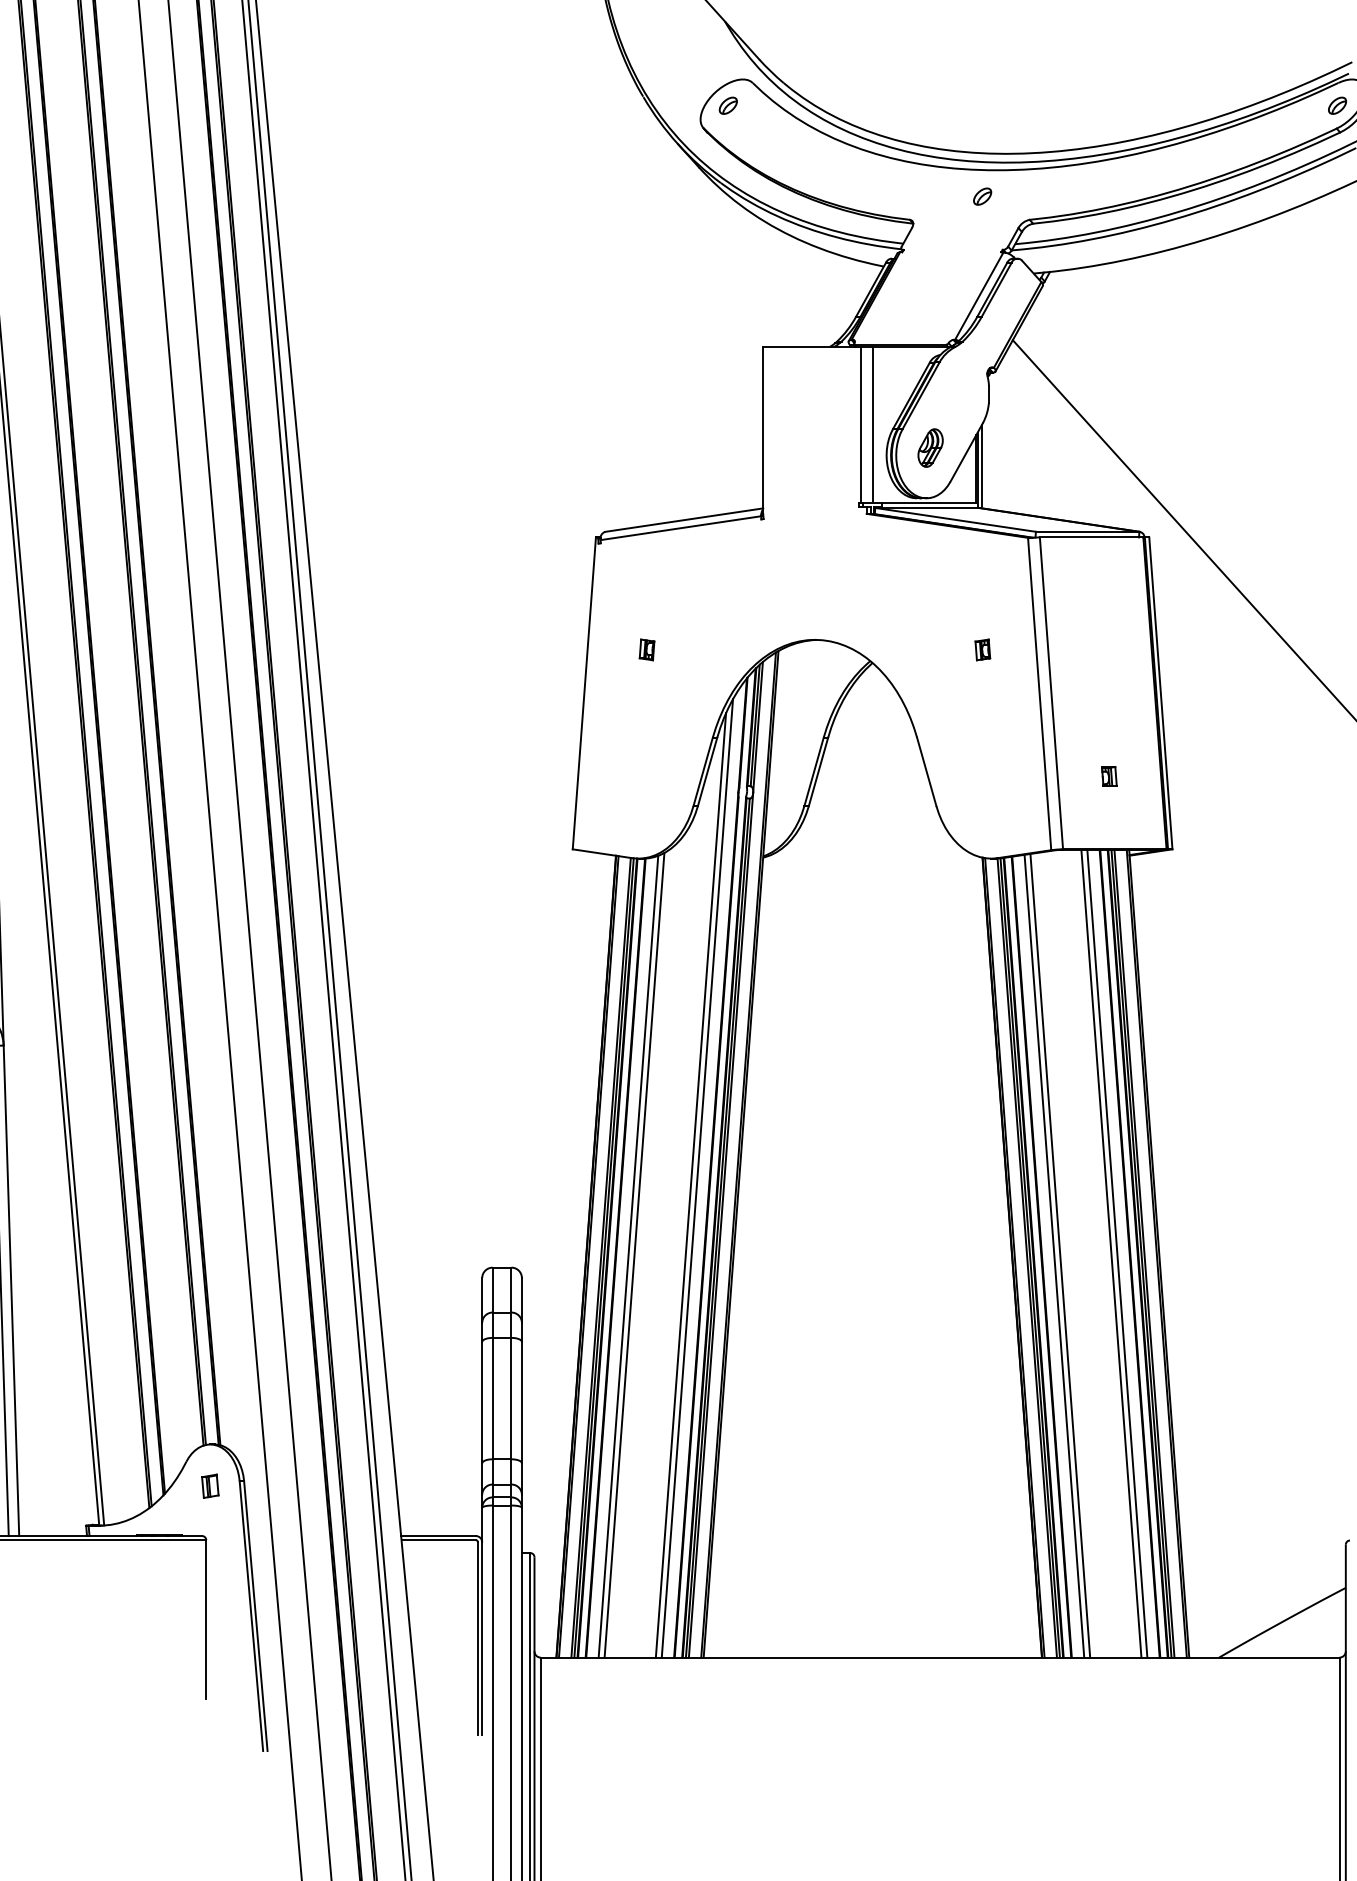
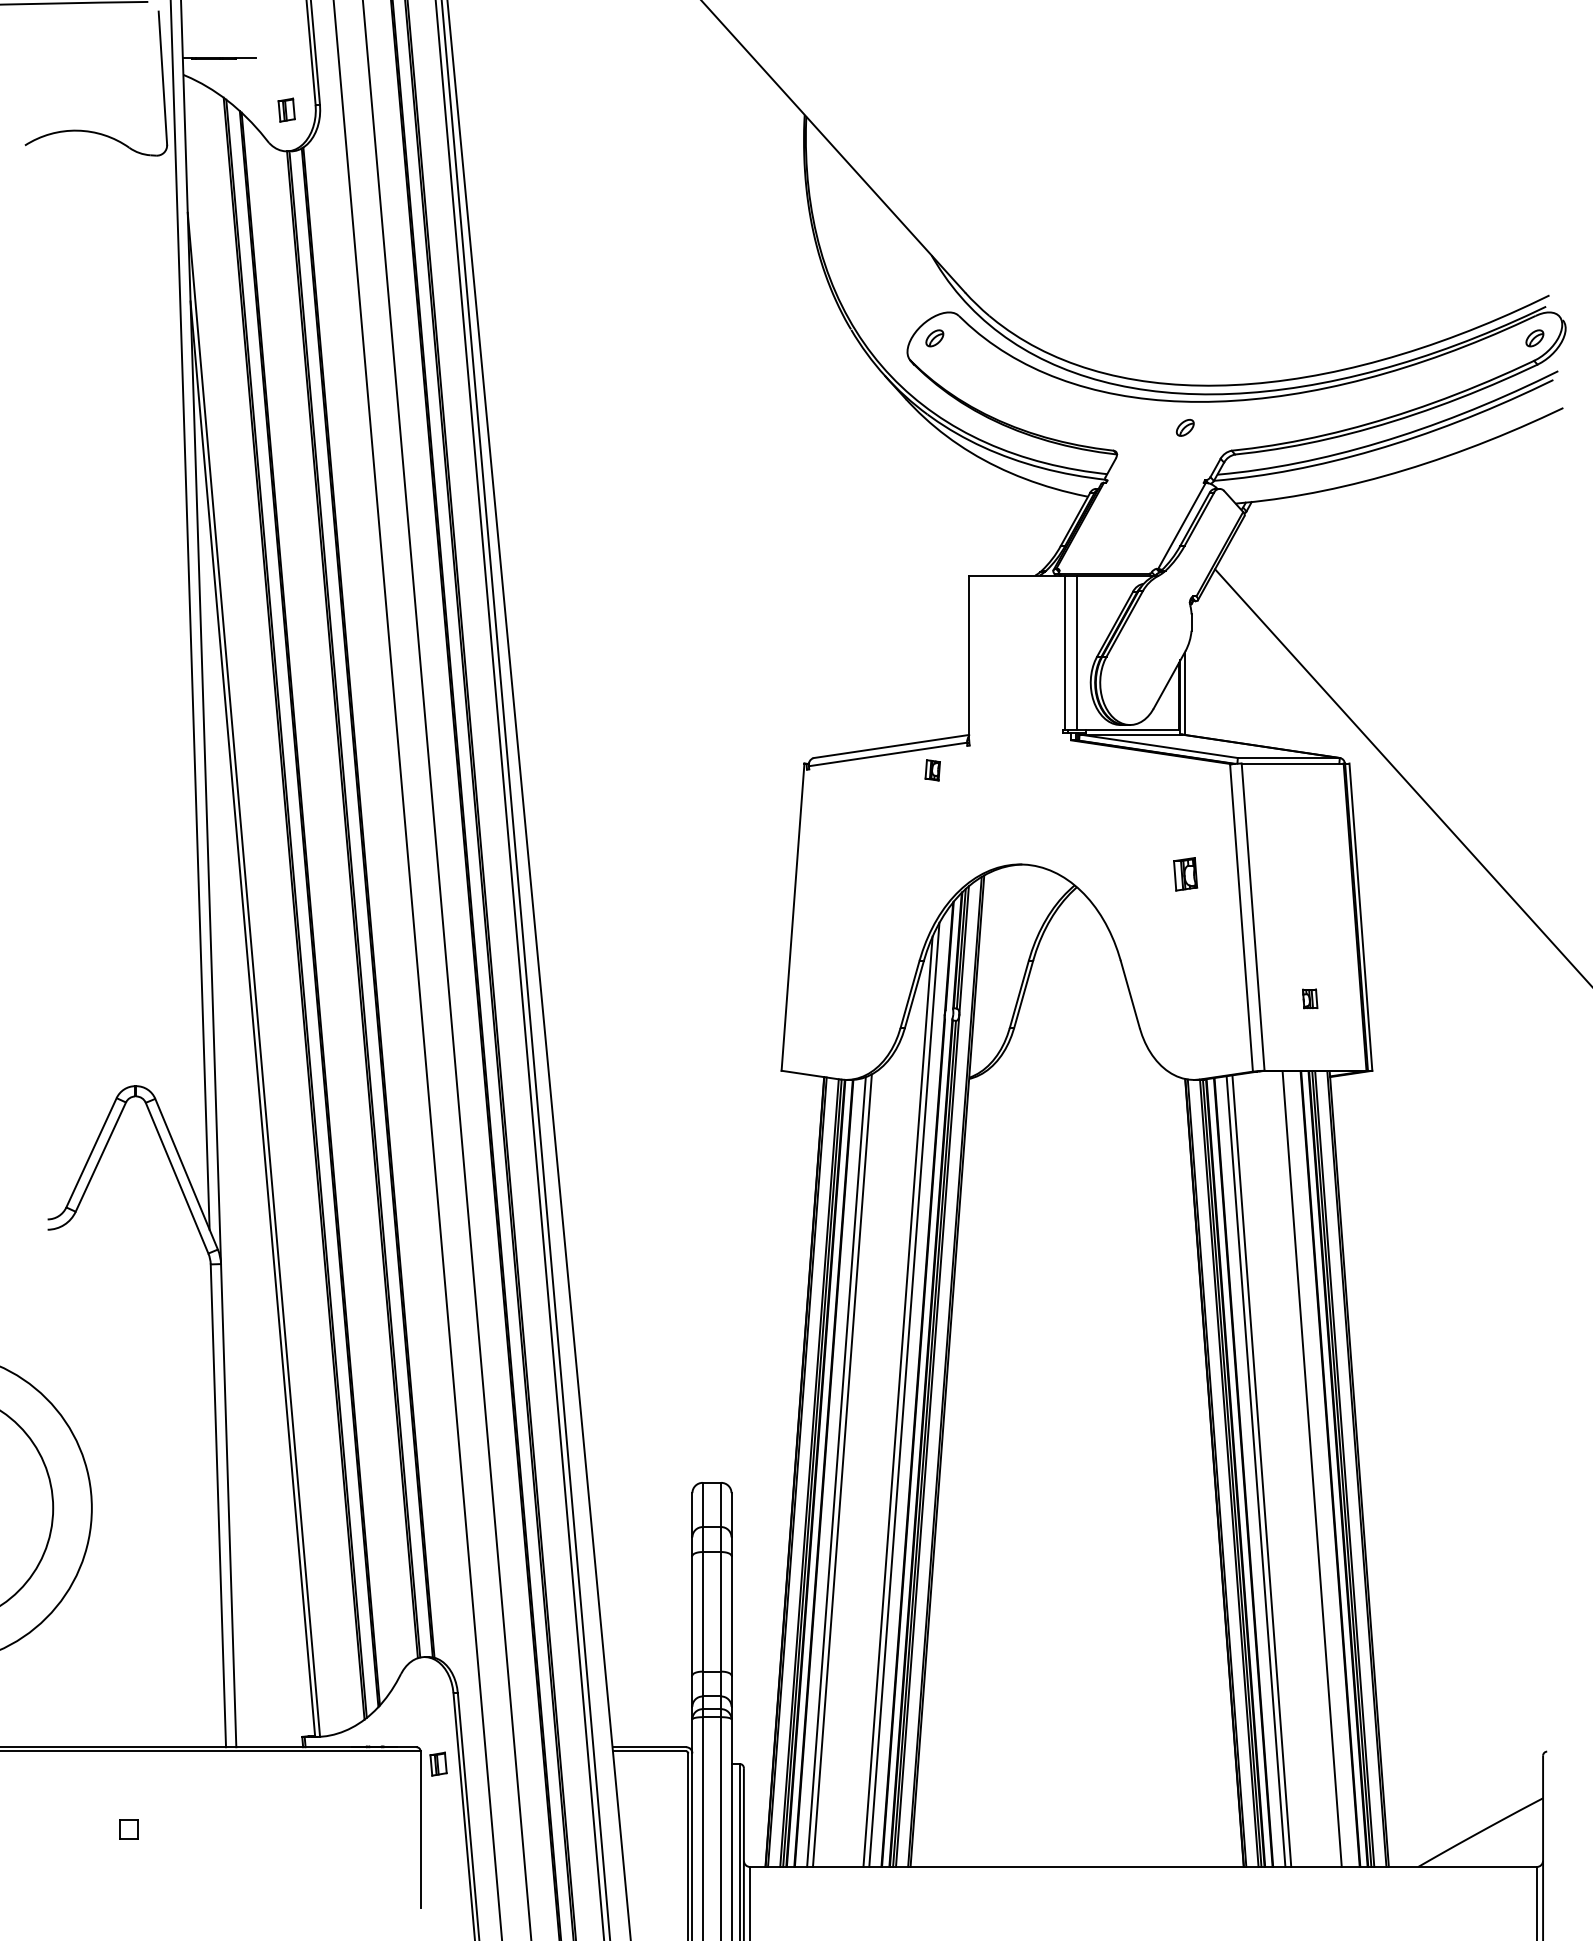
part: (930, 448) -> (1133, 675), removed
part: (646, 650) -> (932, 770), moved
part: (982, 650) -> (1185, 874), size x1.6
line: (1116, 1253) -> (1317, 1468), removed
part: (210, 1485) -> (438, 1763), moved

